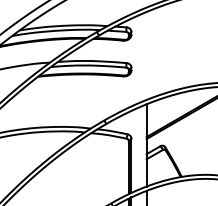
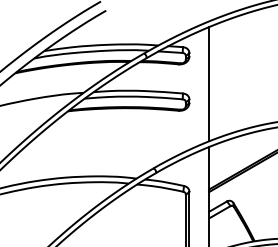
line: (146, 55) -> (208, 83), added

